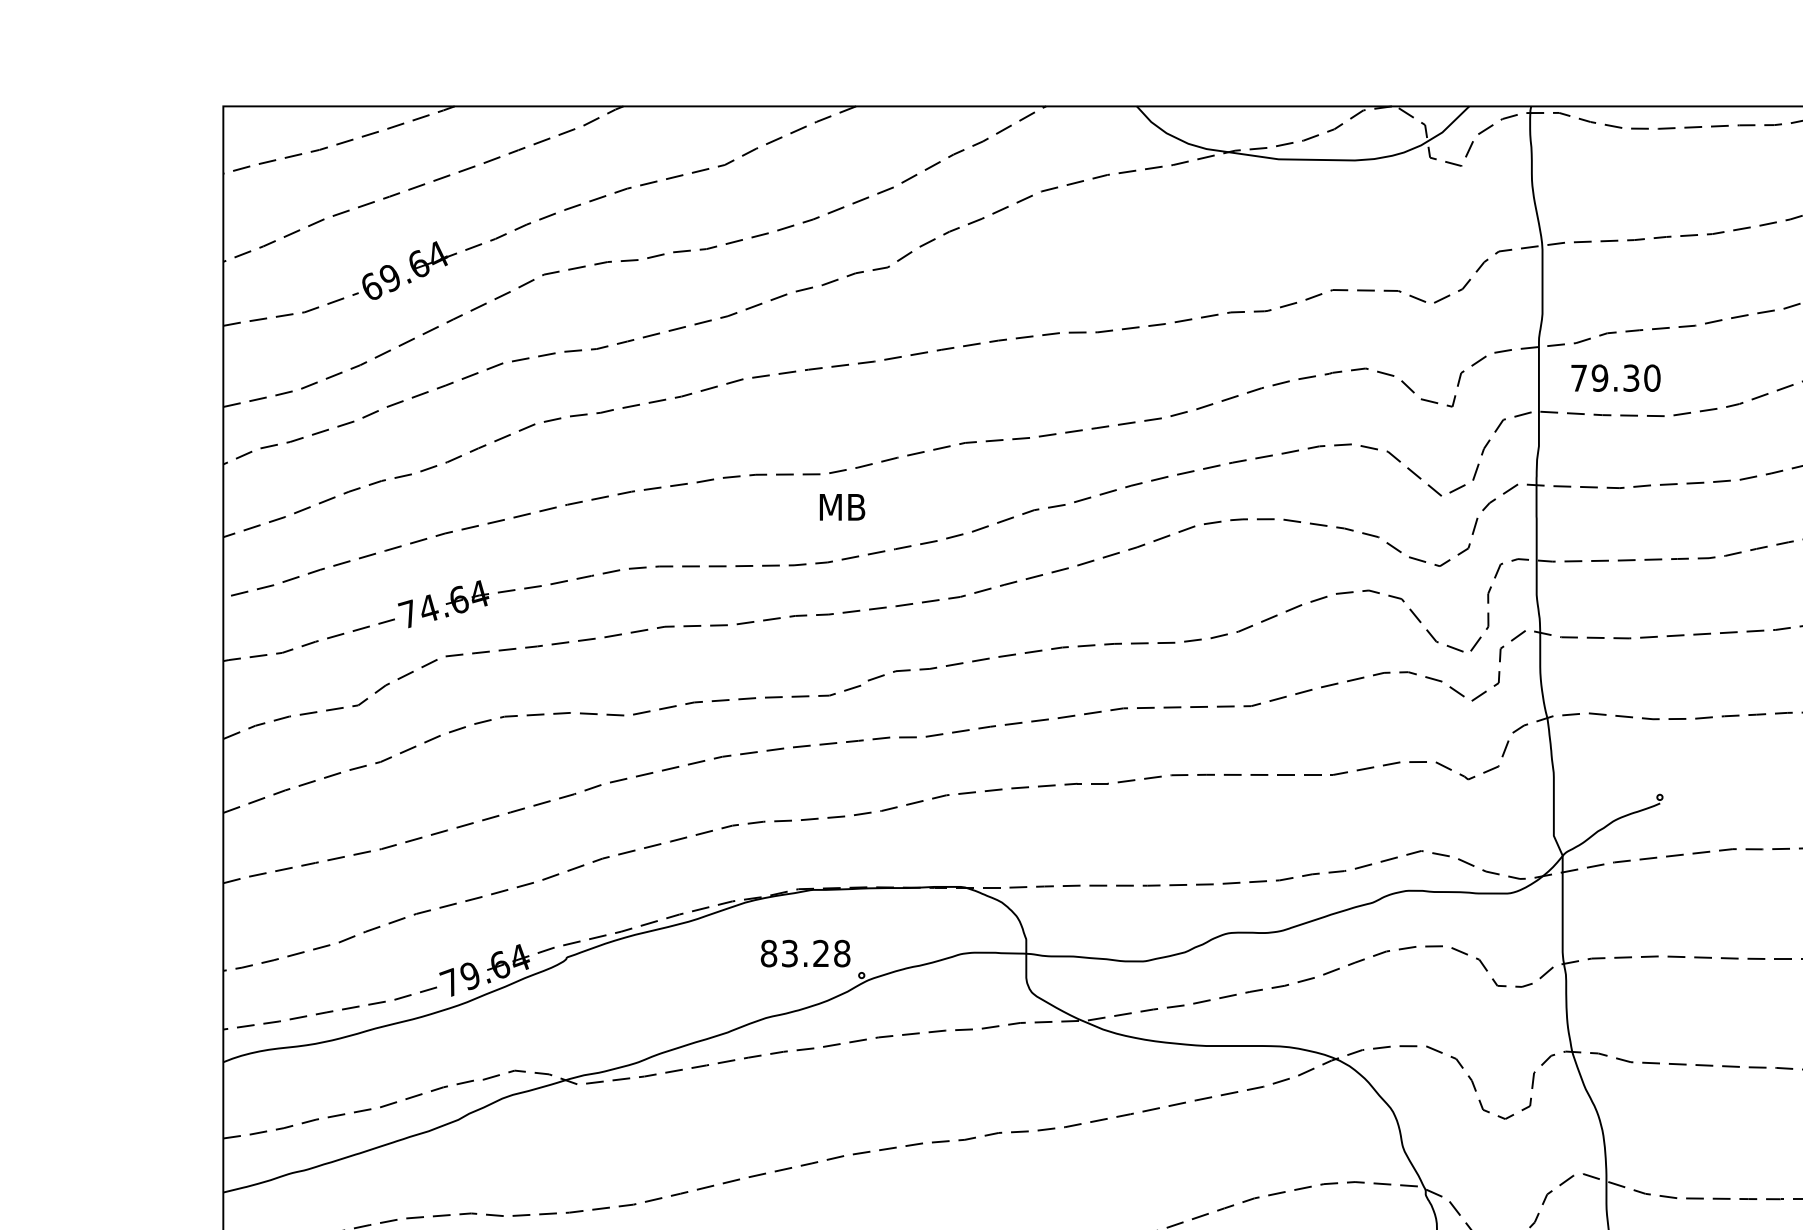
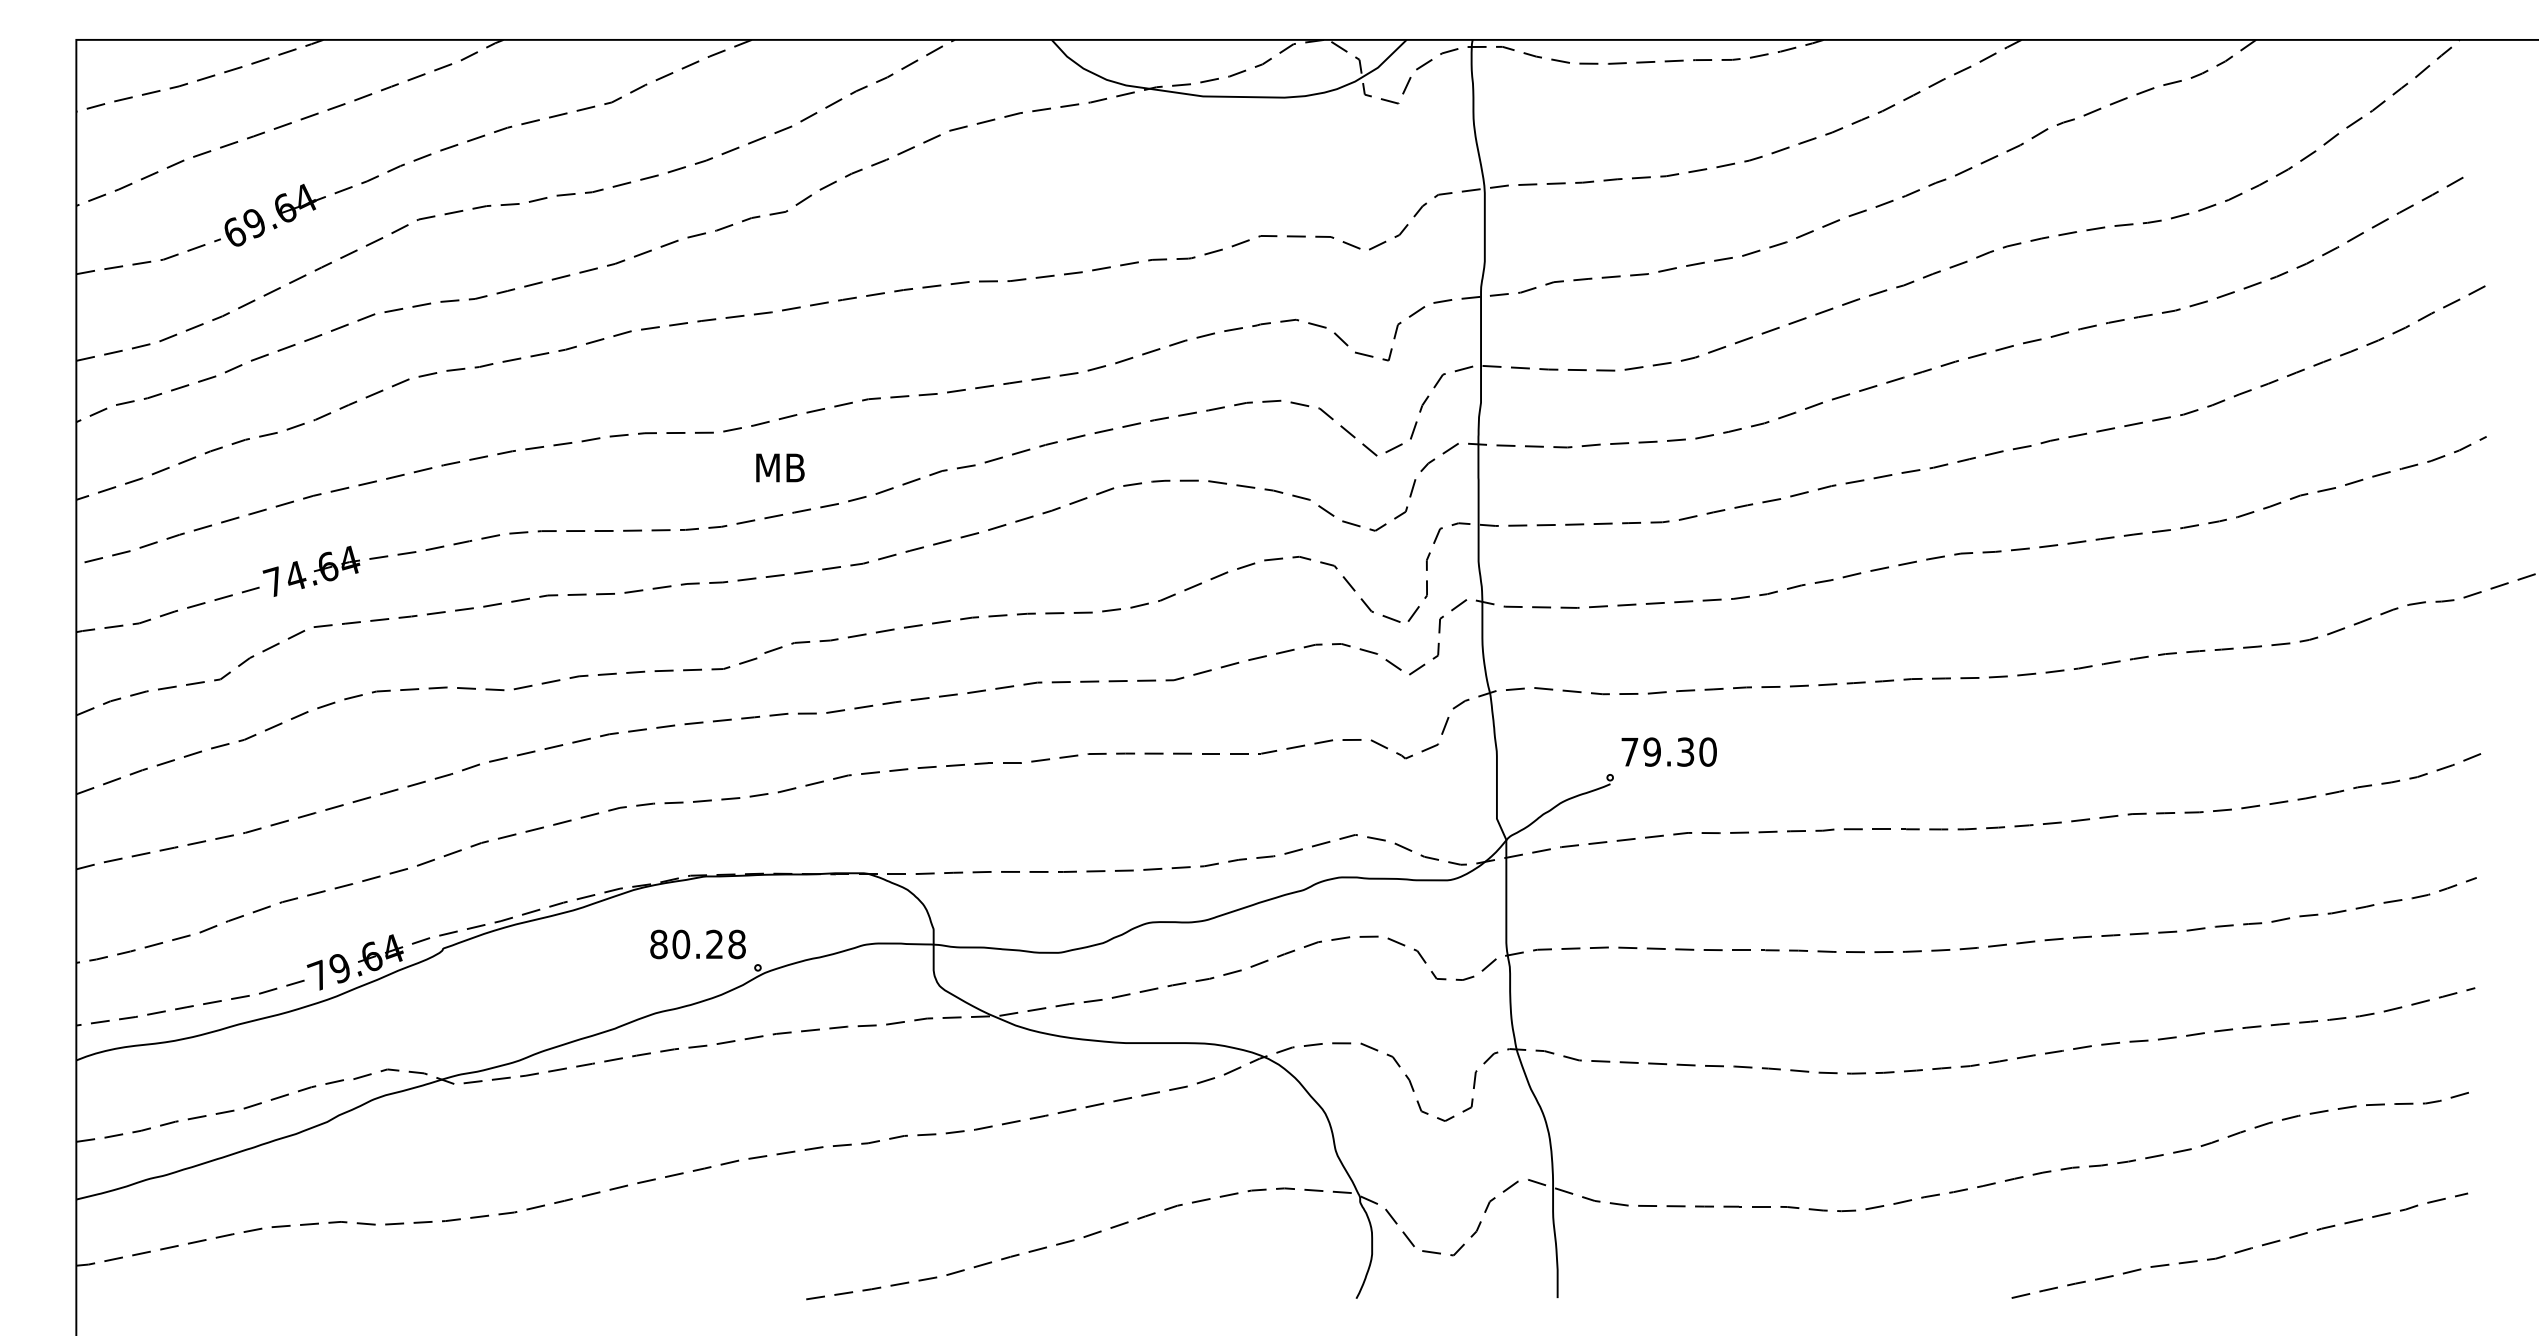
text: (1615, 377) -> (1668, 751), moved
text: (842, 506) -> (780, 467), moved
text: (790, 953) -> (681, 944), 83.28 -> 80.28

